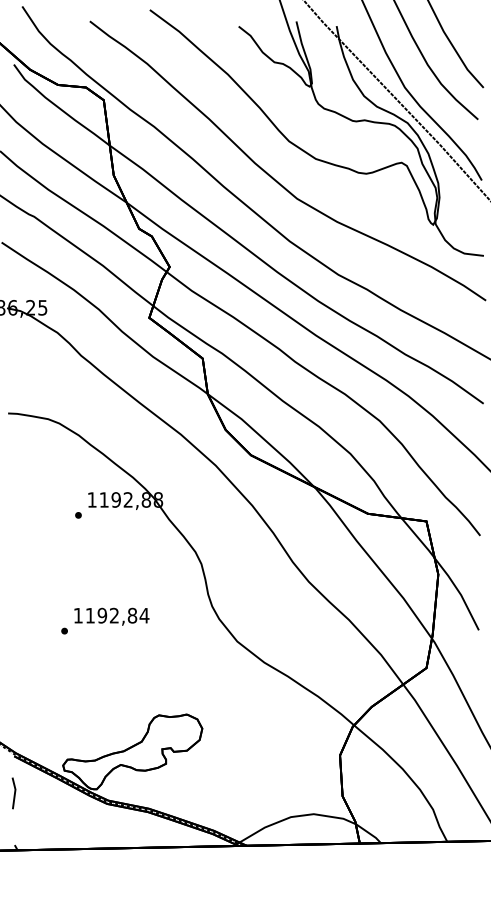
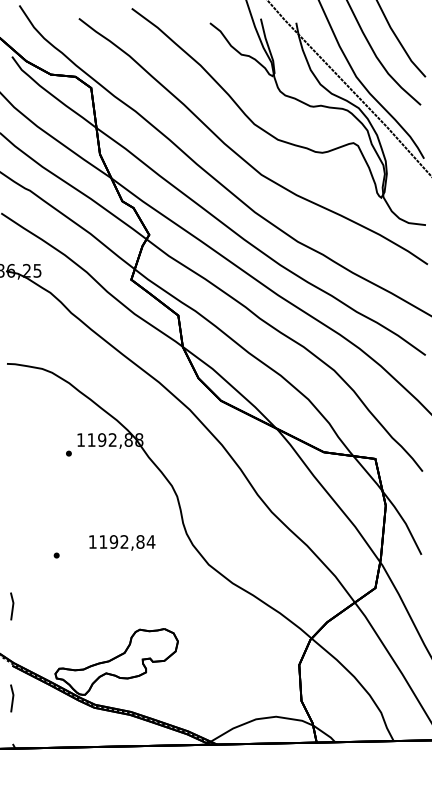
text: (112, 616) -> (122, 542), moved
line: (14, 688) -> (12, 606), added

